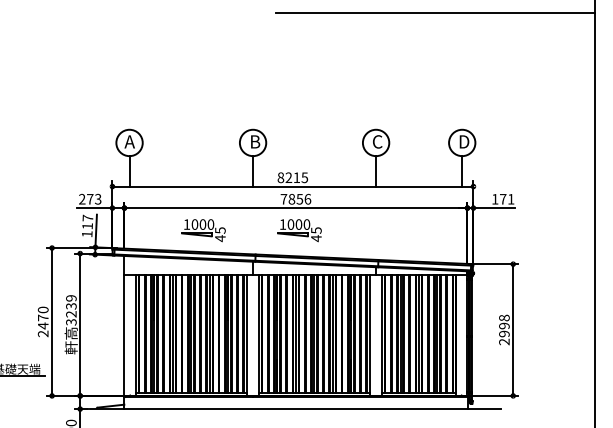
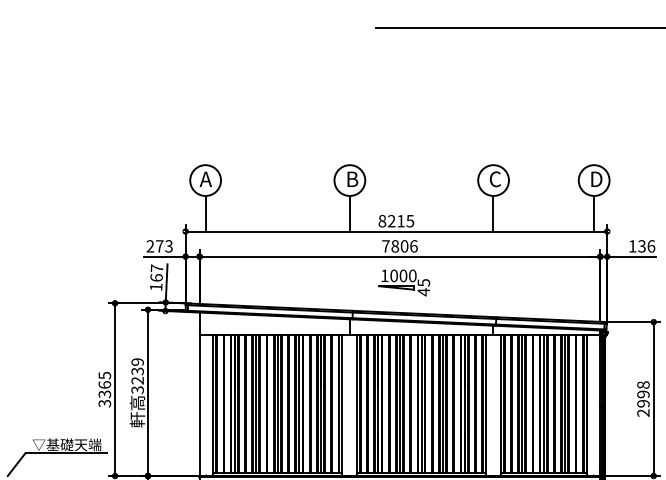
text: (299, 198) -> (404, 245), 7856 -> 7806
text: (506, 198) -> (645, 245), 171 -> 136
text: (87, 226) -> (156, 278), 117 -> 167
part: (203, 230) -> (291, 282), removed
text: (42, 321) -> (103, 389), 2470 -> 3365

